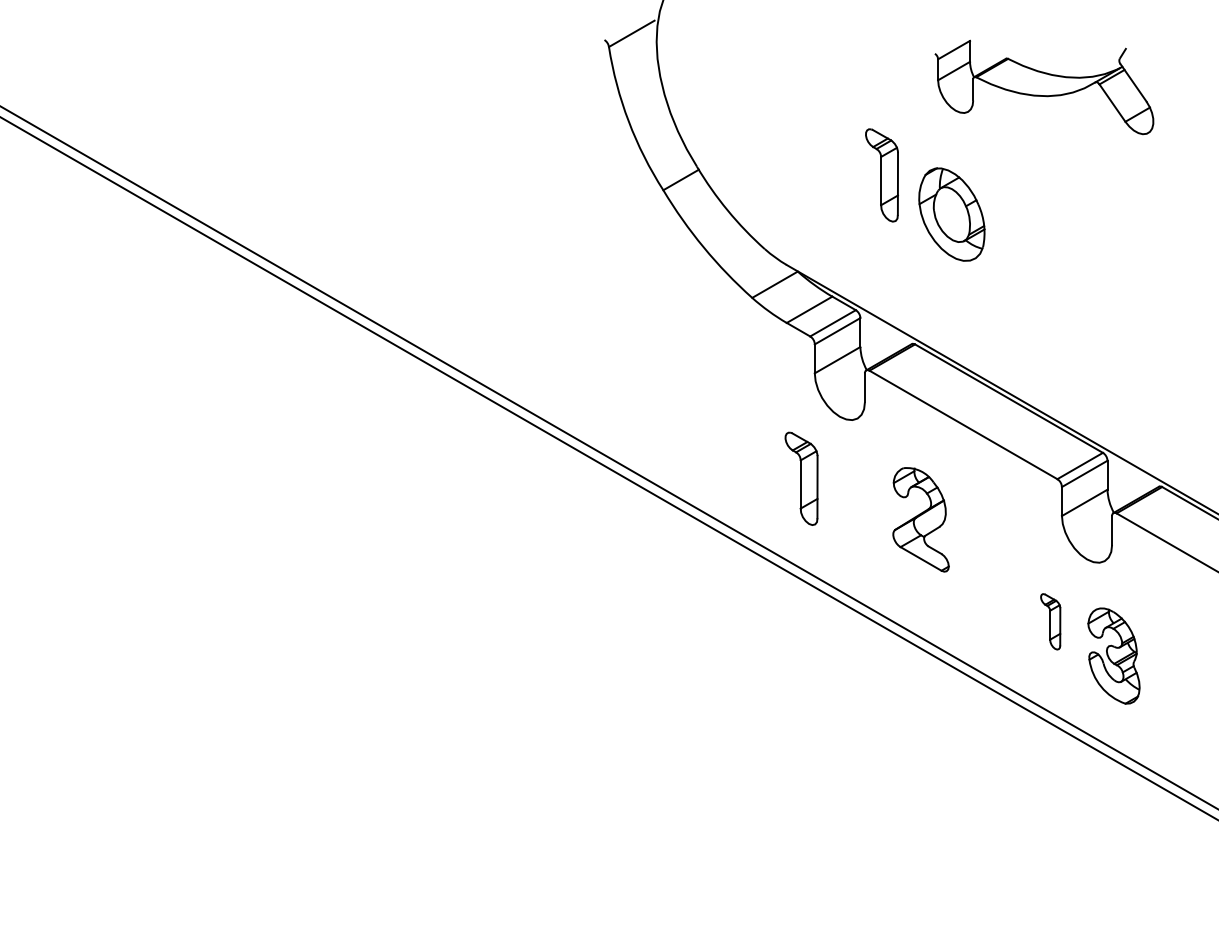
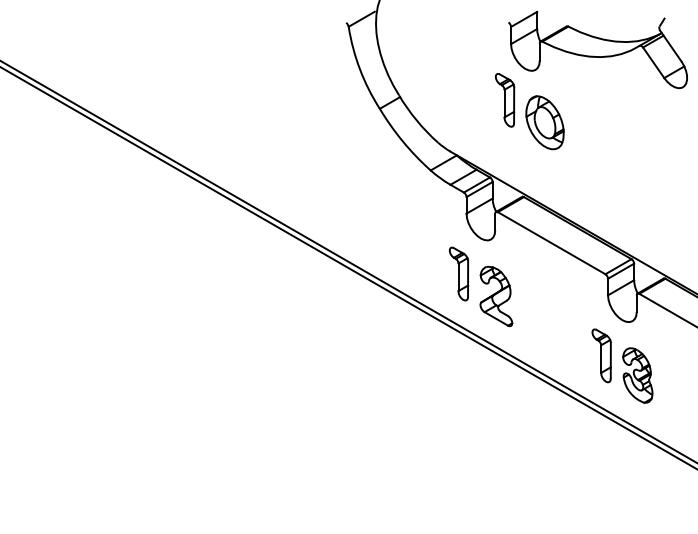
part: (1043, 86) -> (597, 49), size x1.43
part: (921, 519) -> (496, 296), moved
part: (1050, 621) -> (601, 355), size x1.67

